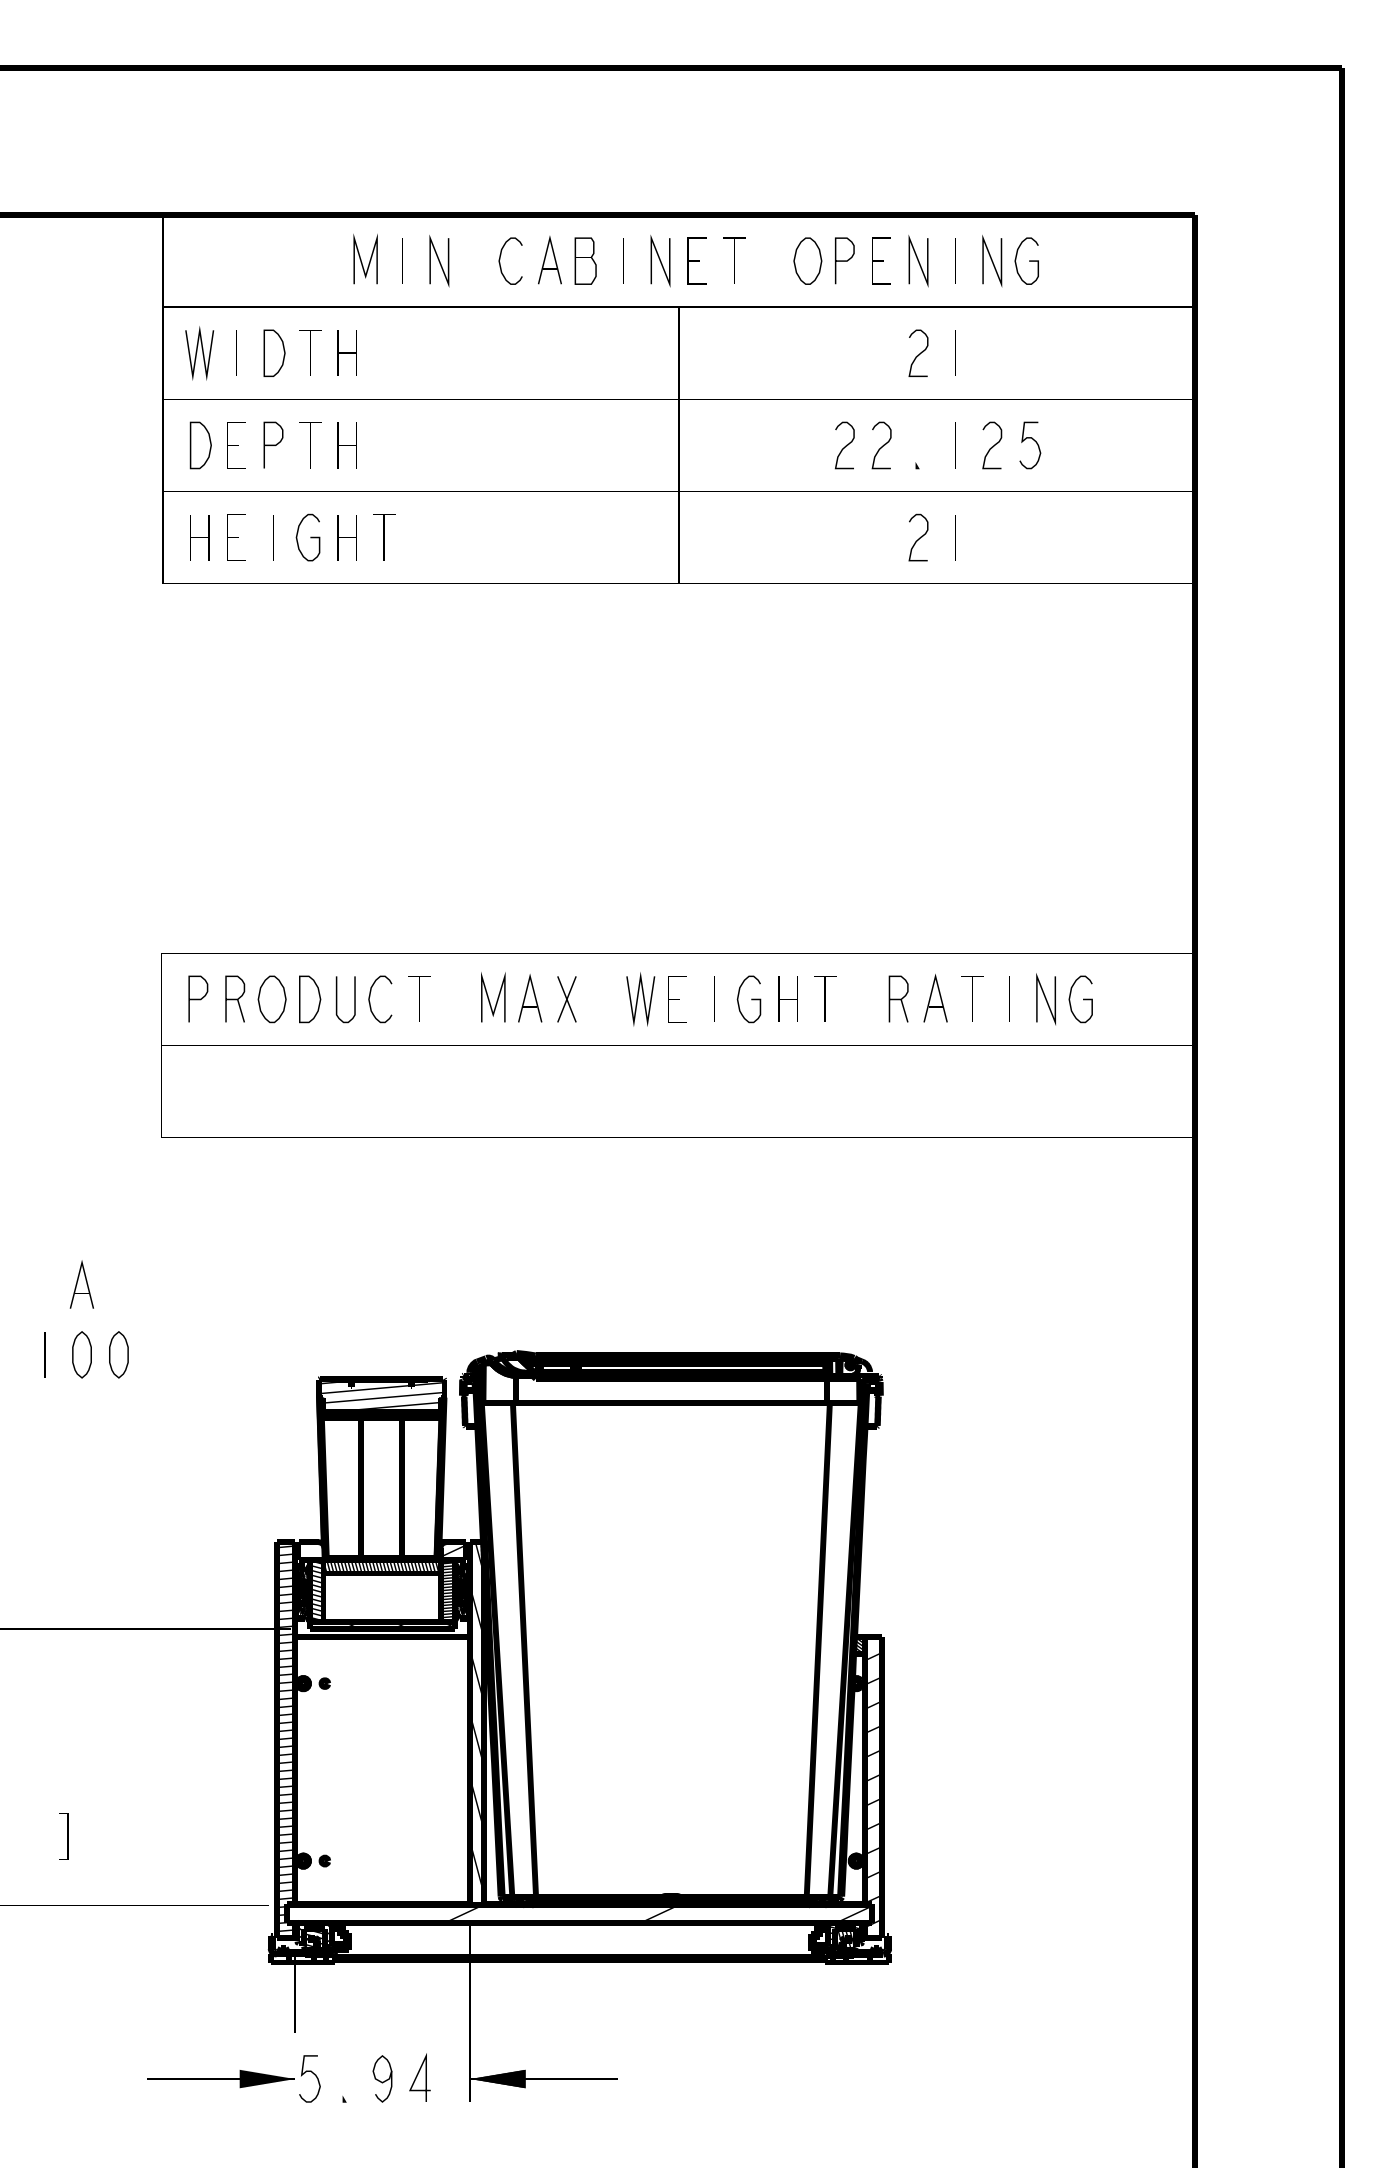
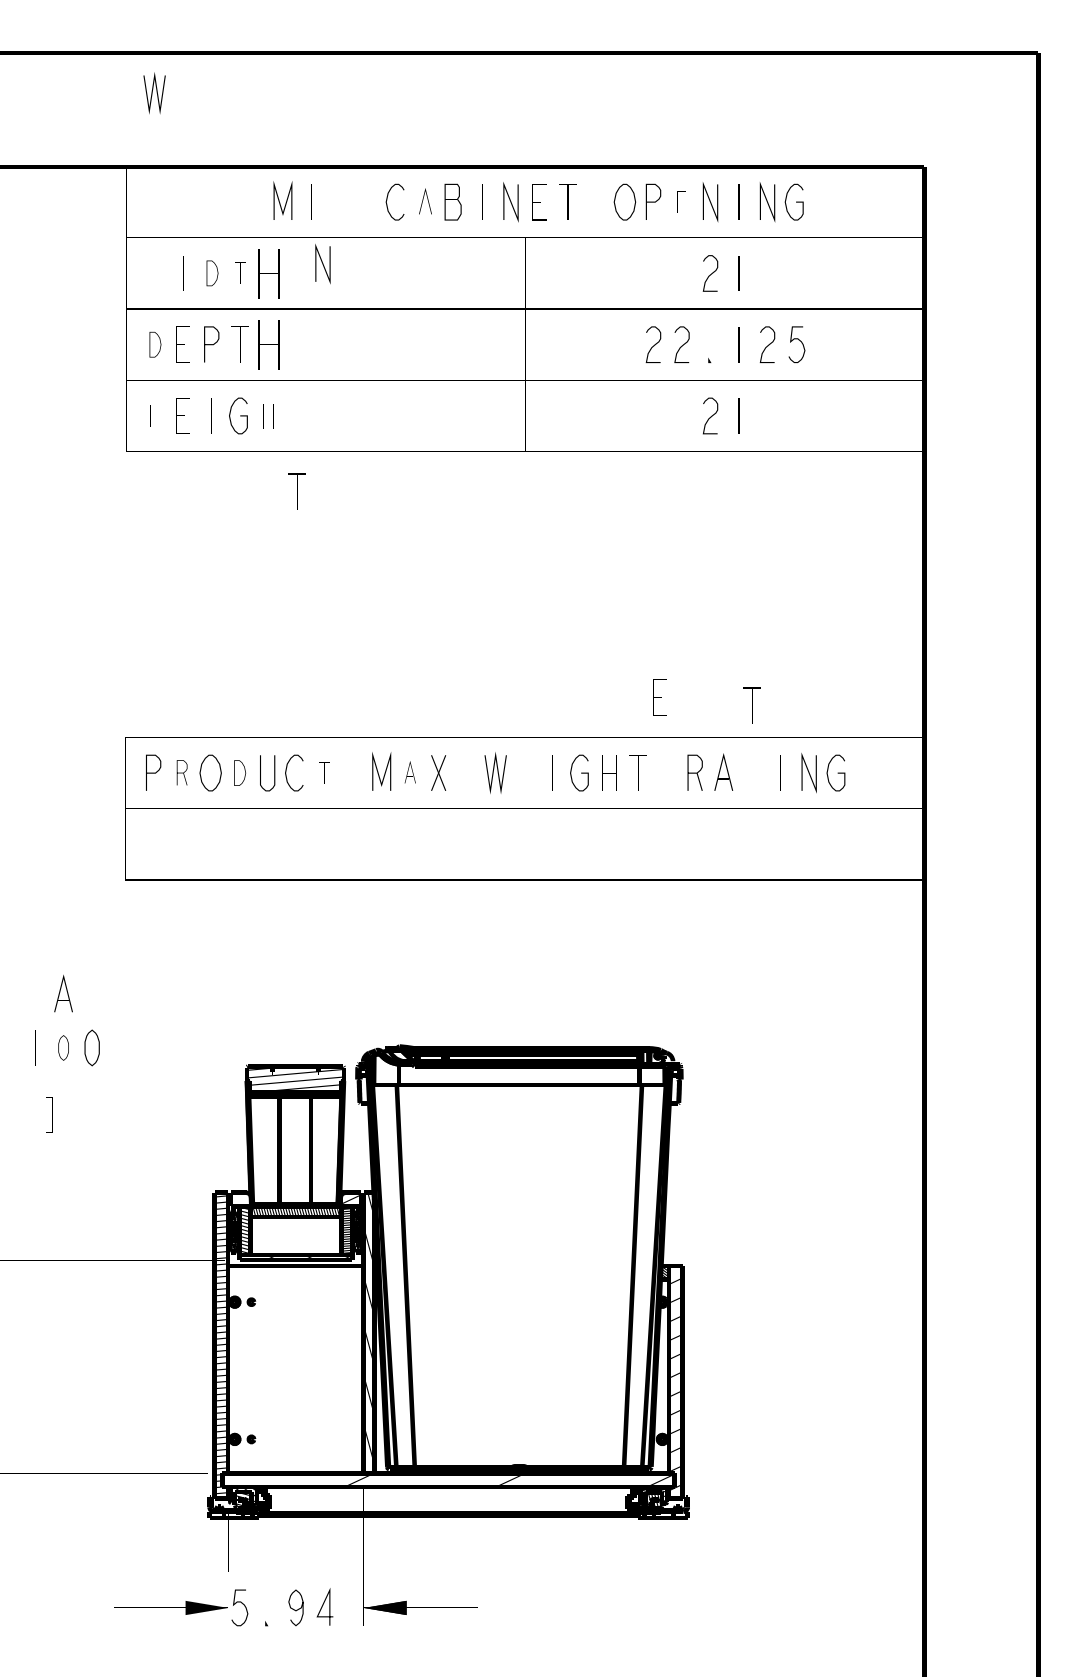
part: (549, 259) -> (425, 200), size x0.7
part: (881, 260) -> (681, 201), size x0.6
line: (439, 261) -> (323, 264), moved
line: (197, 352) -> (152, 92), moved
part: (274, 352) -> (212, 272), size x0.7
part: (310, 352) -> (240, 272), size x0.6
part: (346, 352) -> (268, 272), size x1.4
part: (200, 445) -> (155, 344), size x0.7
part: (346, 445) -> (268, 344), size x1.4
part: (199, 537) -> (154, 415), size x0.6
part: (346, 537) -> (268, 415), size x0.7
part: (384, 537) -> (297, 491), moved
part: (235, 998) -> (182, 772), size x0.7
part: (419, 998) -> (324, 772), size x0.6
part: (530, 998) -> (410, 772), size x0.6
part: (972, 998) -> (752, 705), moved
part: (310, 999) -> (240, 773), size x0.7
part: (677, 999) -> (660, 697), moved
part: (81, 1354) -> (63, 1047), size x0.7
line: (67, 1836) -> (52, 1114), moved

